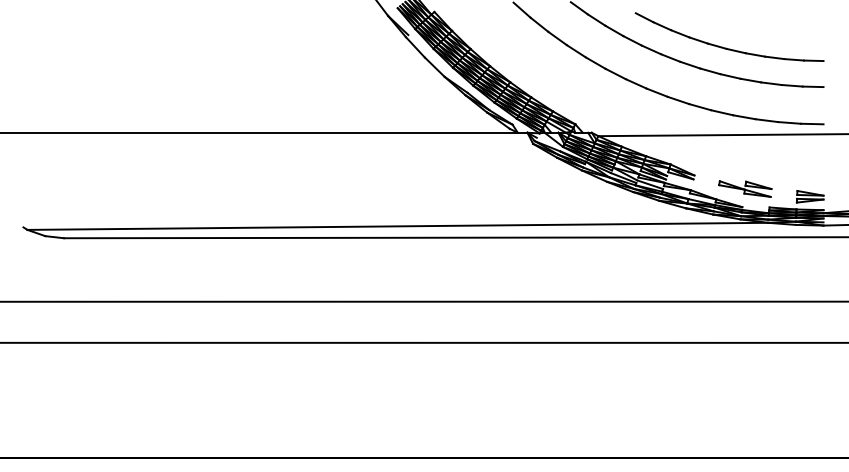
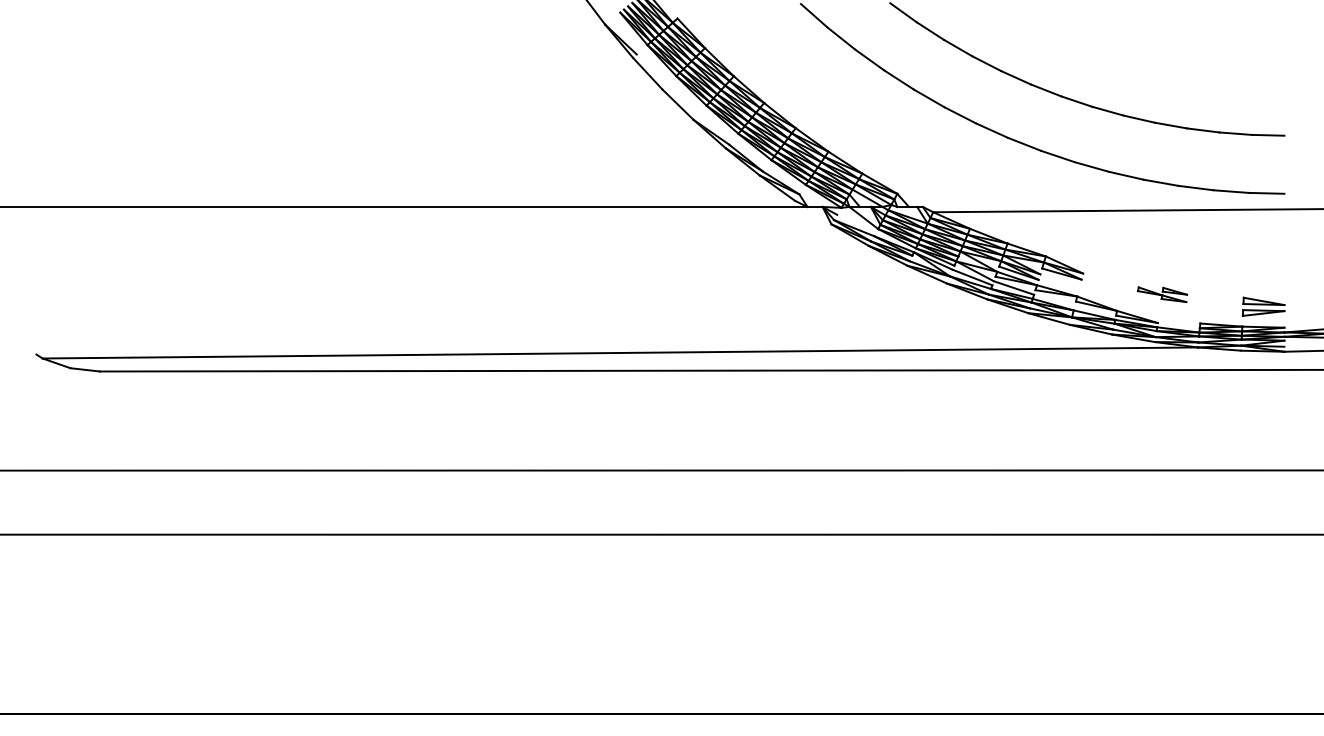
part: (726, 47) -> (1133, 73), removed
part: (745, 188) -> (1162, 293), size x0.6

